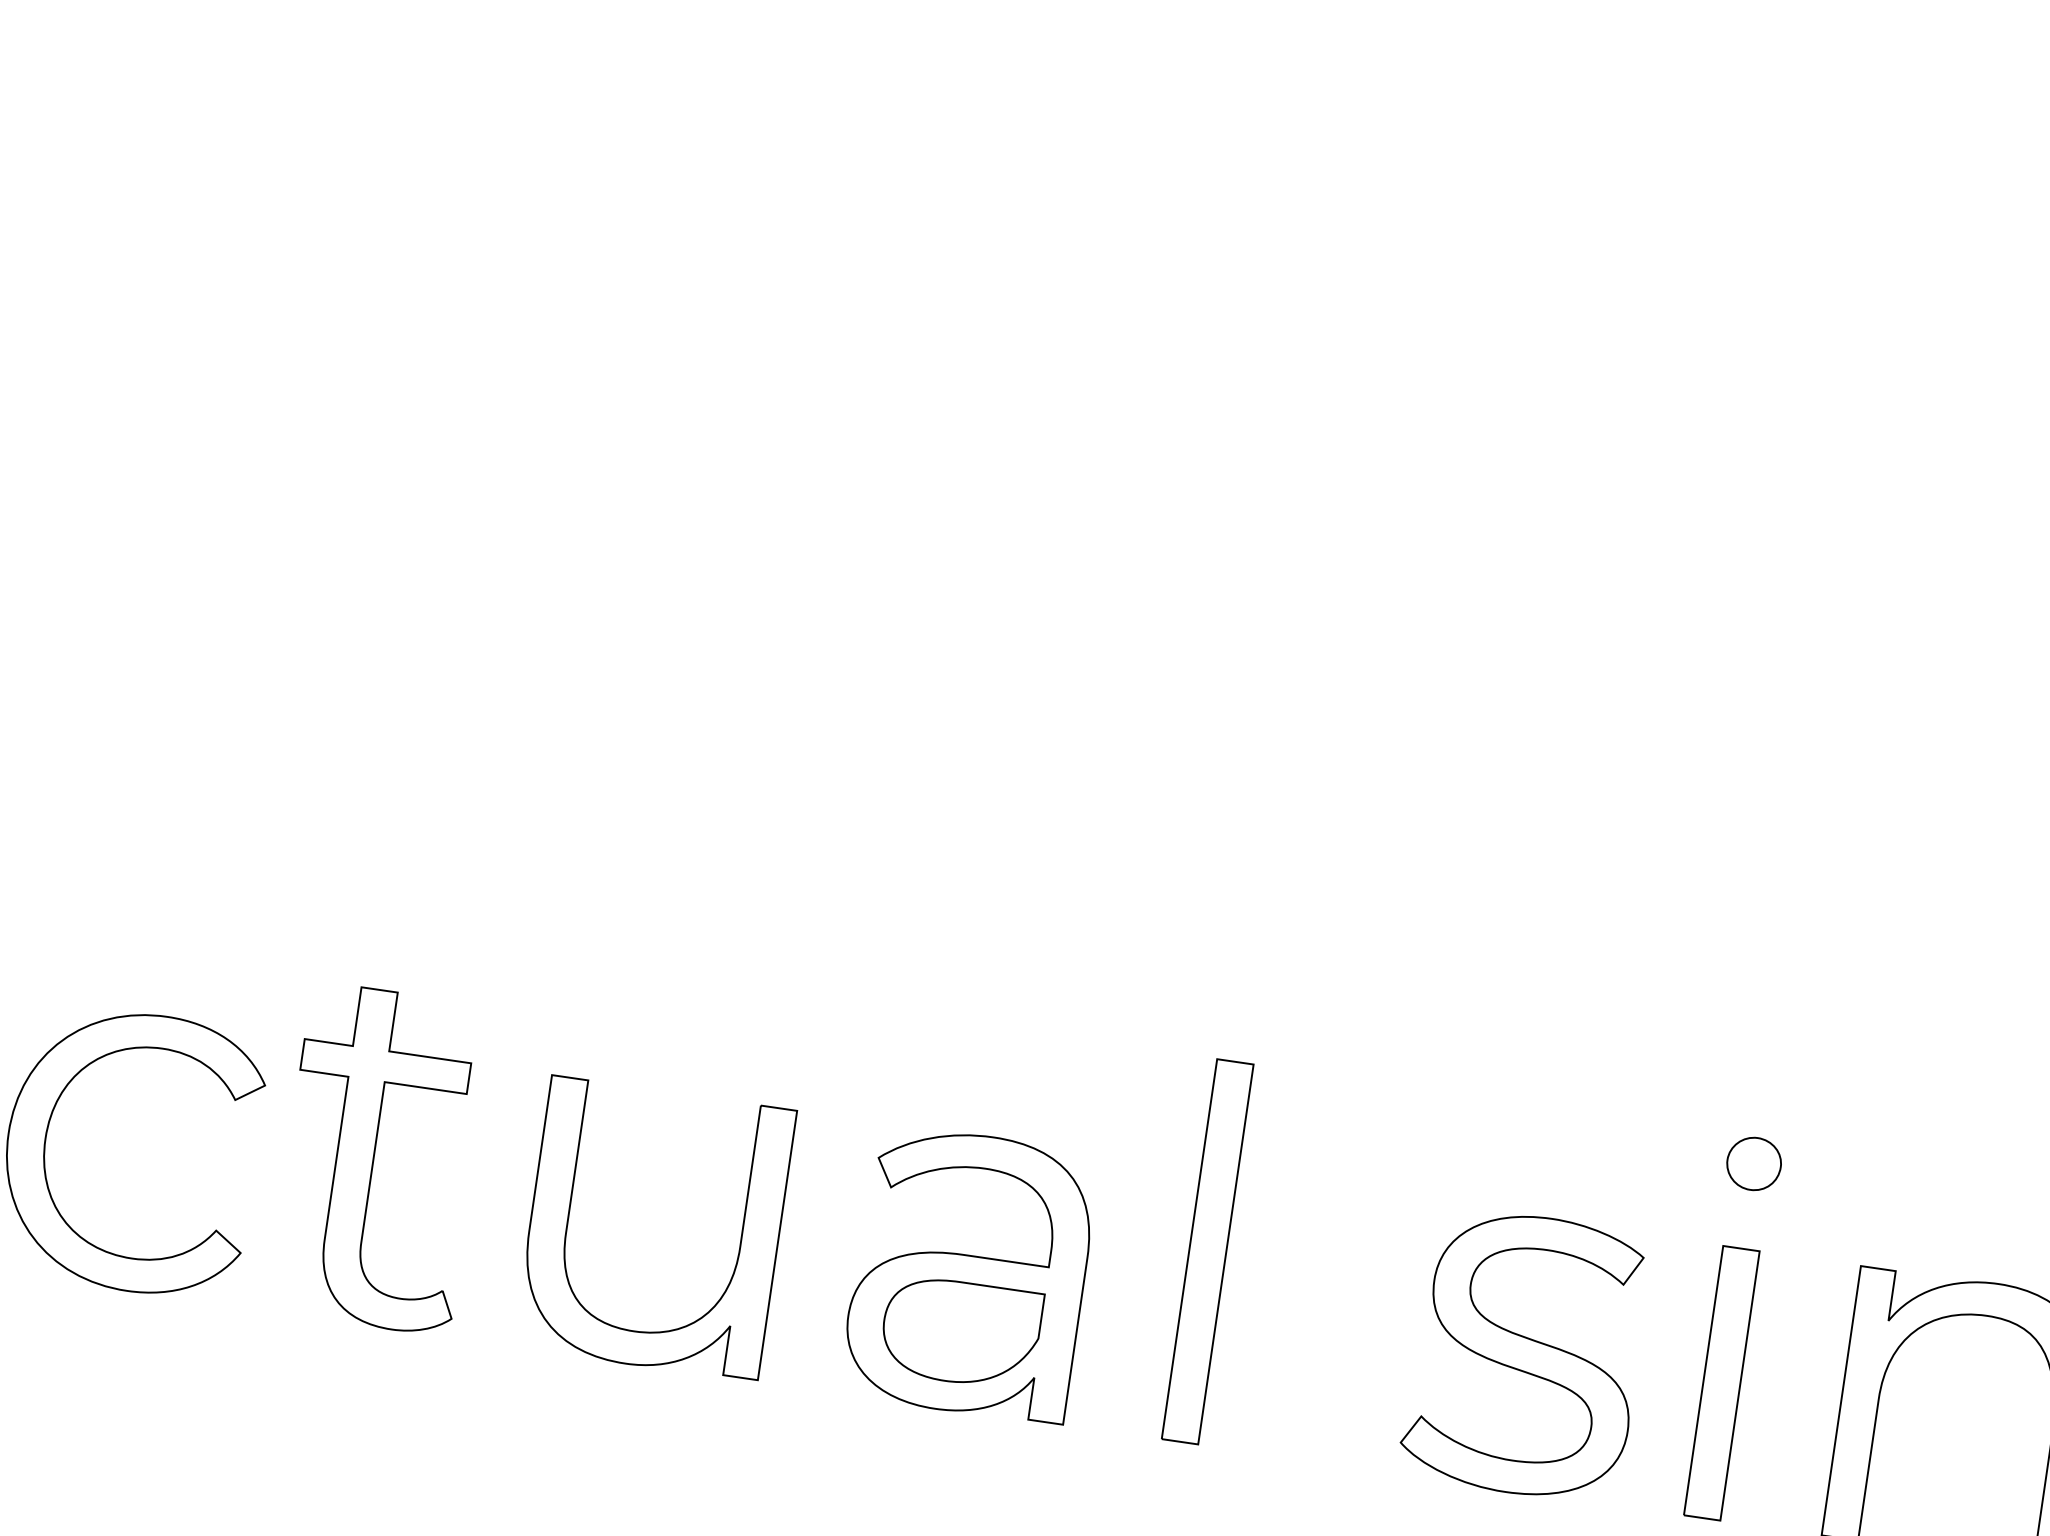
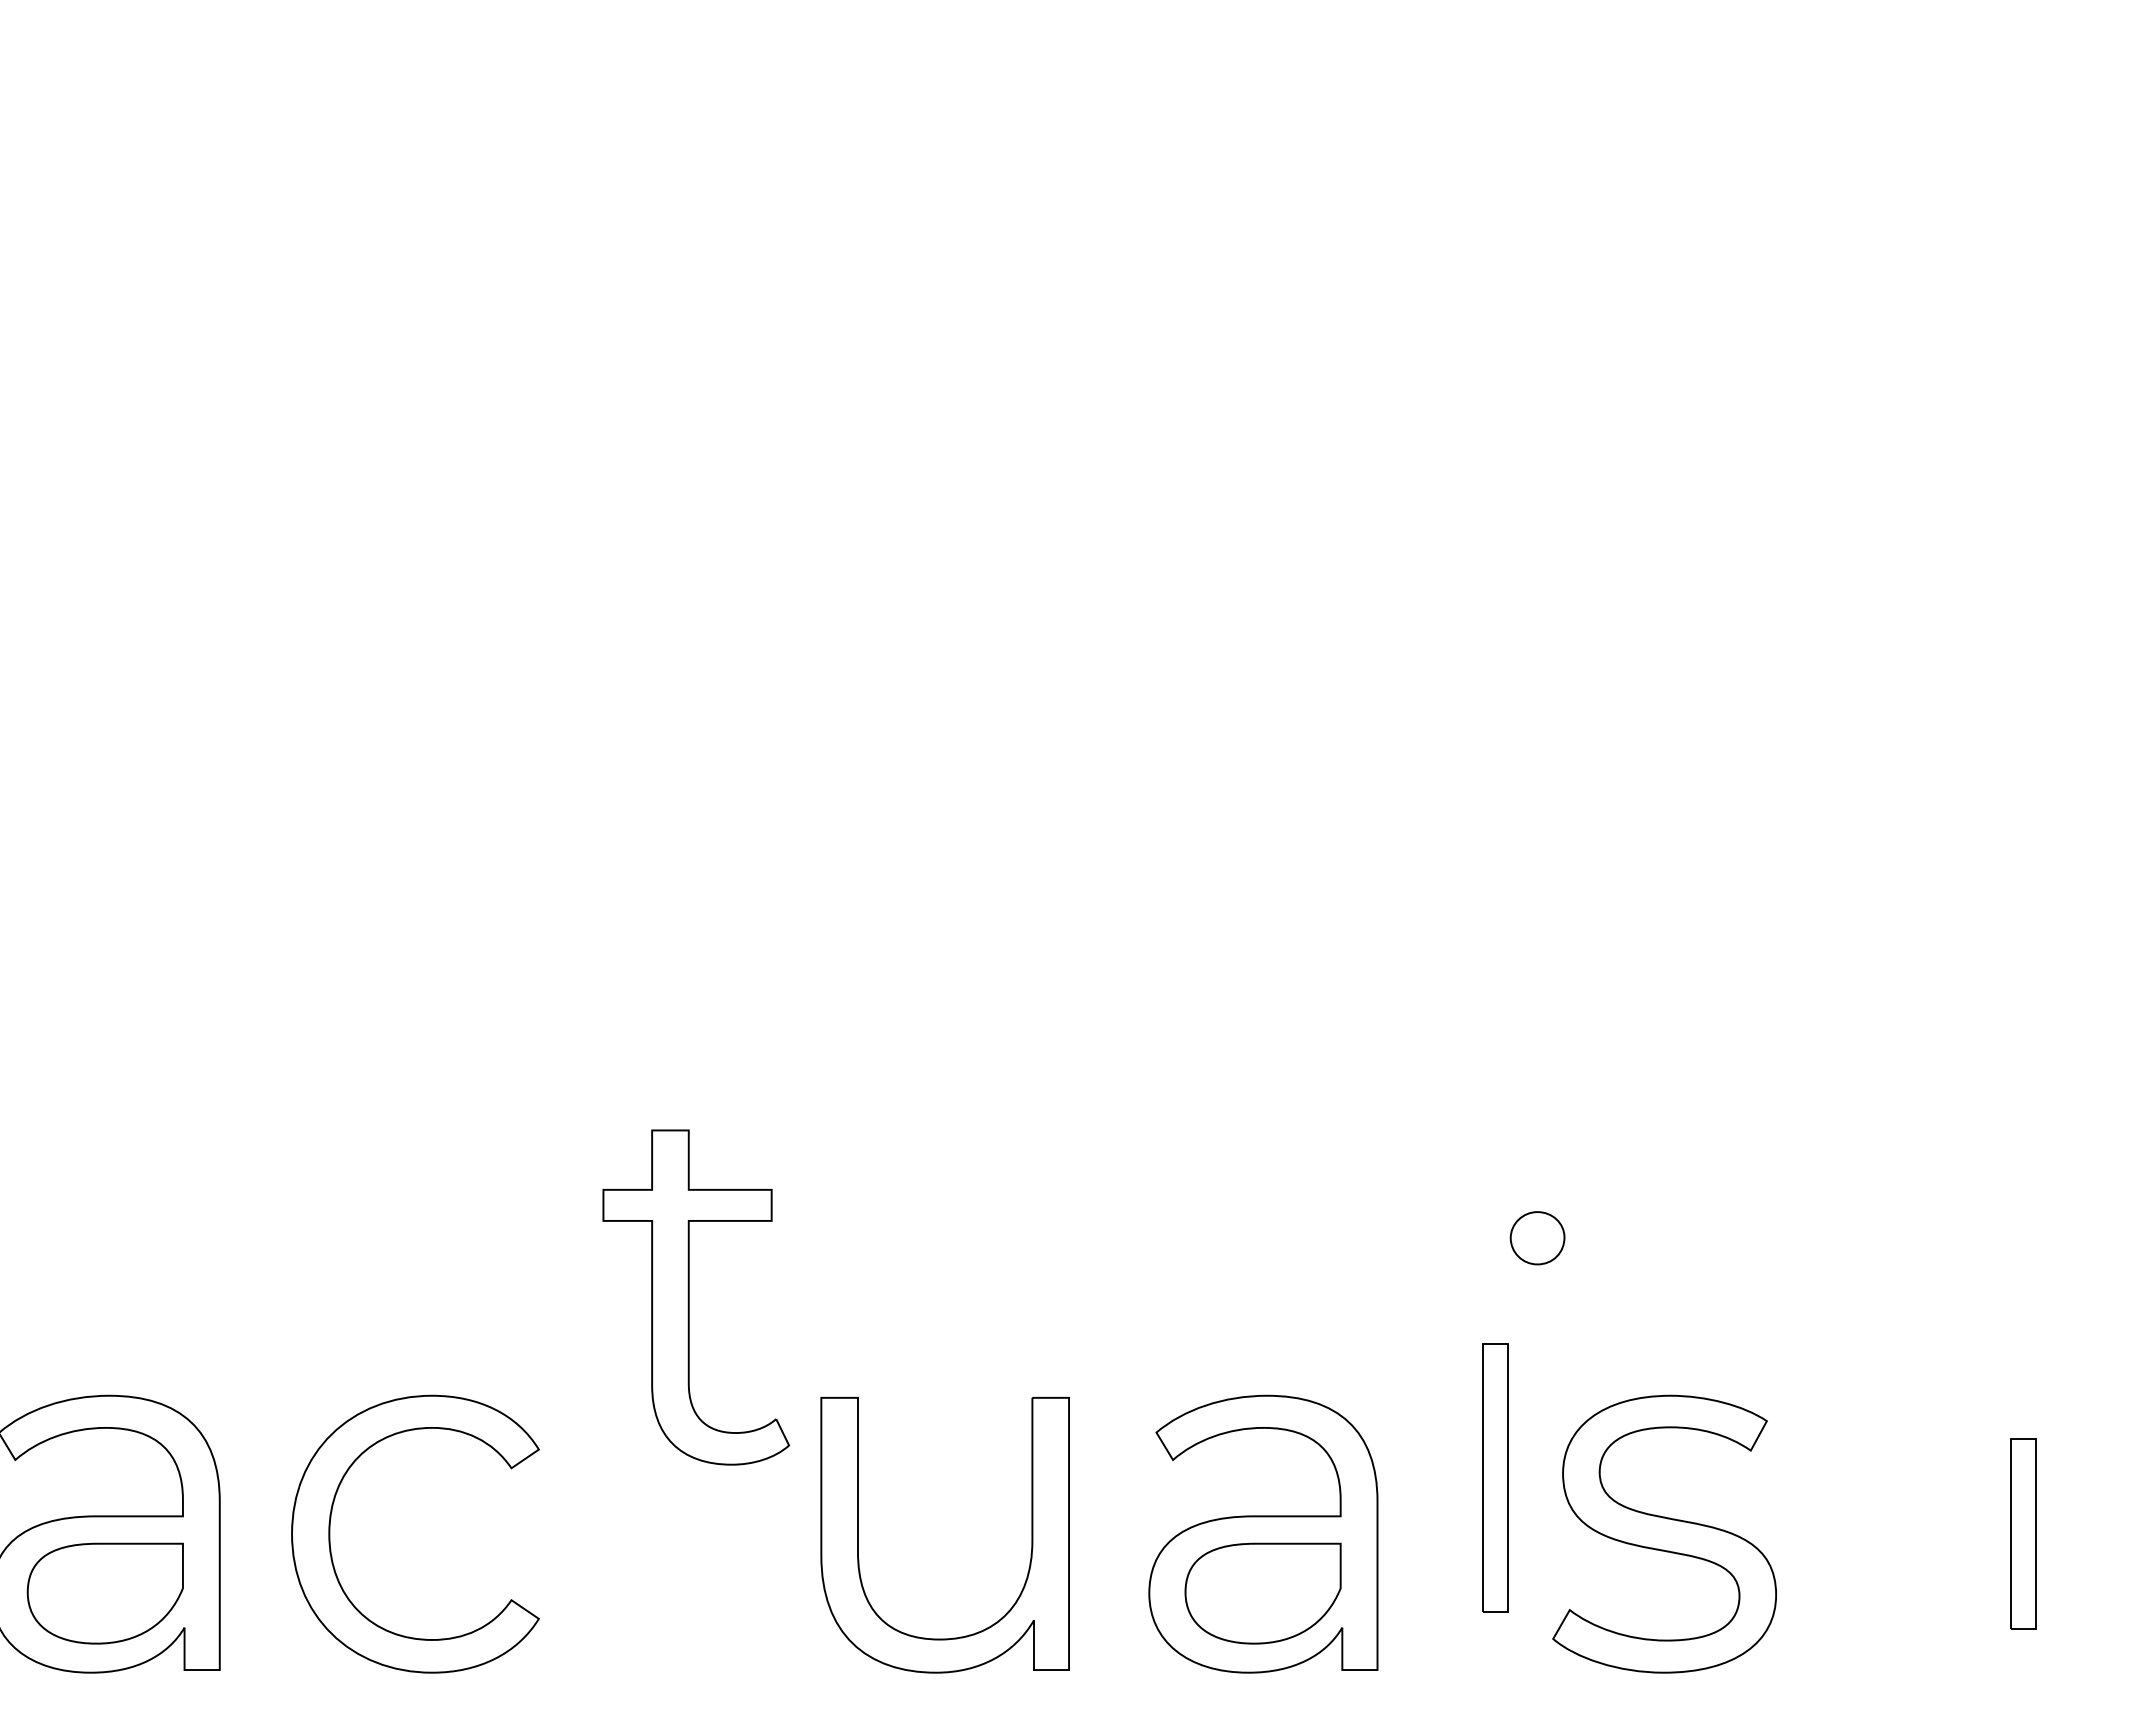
part: (374, 1157) -> (689, 1297), moved
part: (1753, 1164) -> (1537, 1238), moved
part: (1207, 1251) -> (1495, 1477), size x0.7
part: (1526, 1354) -> (1664, 1533), moved
part: (1722, 1382) -> (2023, 1533), size x0.7

